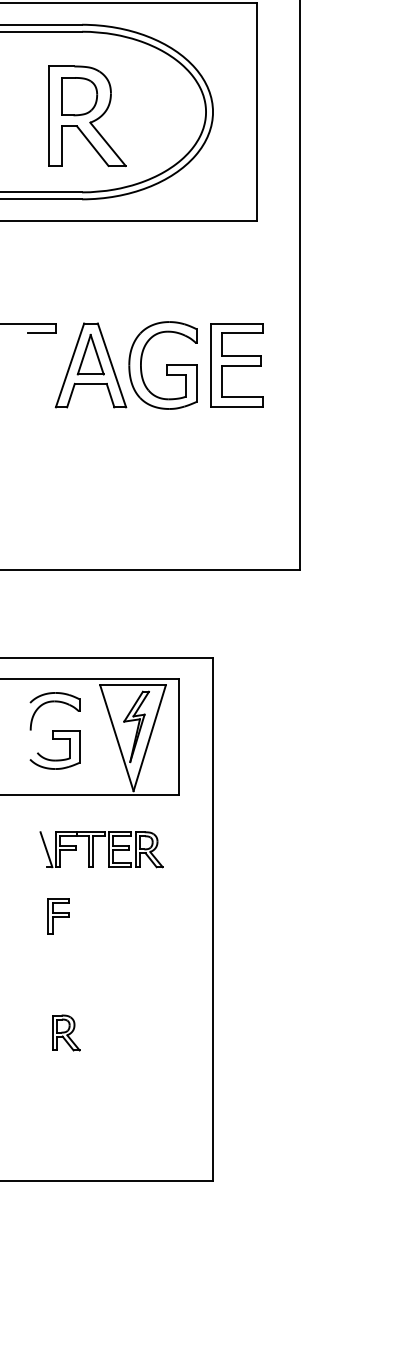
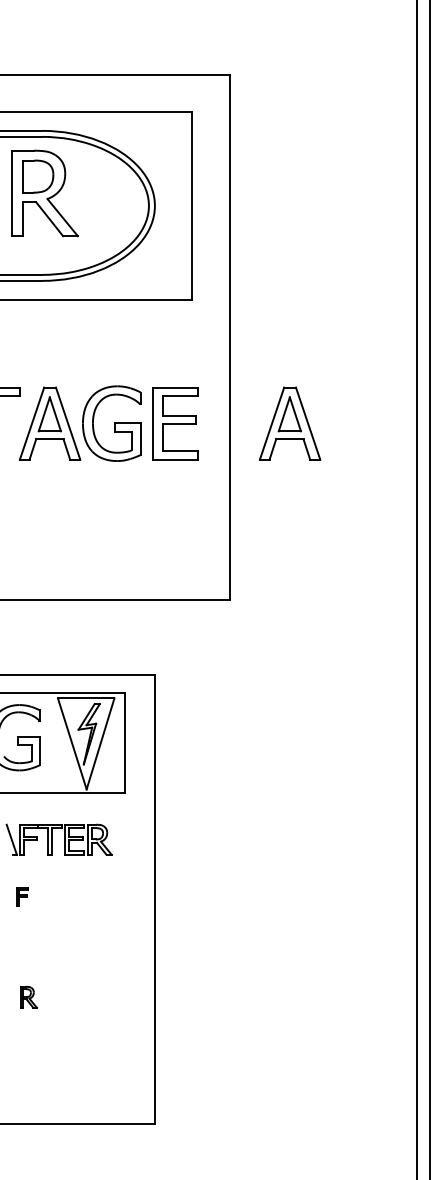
part: (86, 116) -> (44, 193), moved
part: (370, 365) -> (290, 423), added
part: (57, 915) -> (21, 896), size x0.6
part: (65, 1033) -> (28, 997), size x0.7

